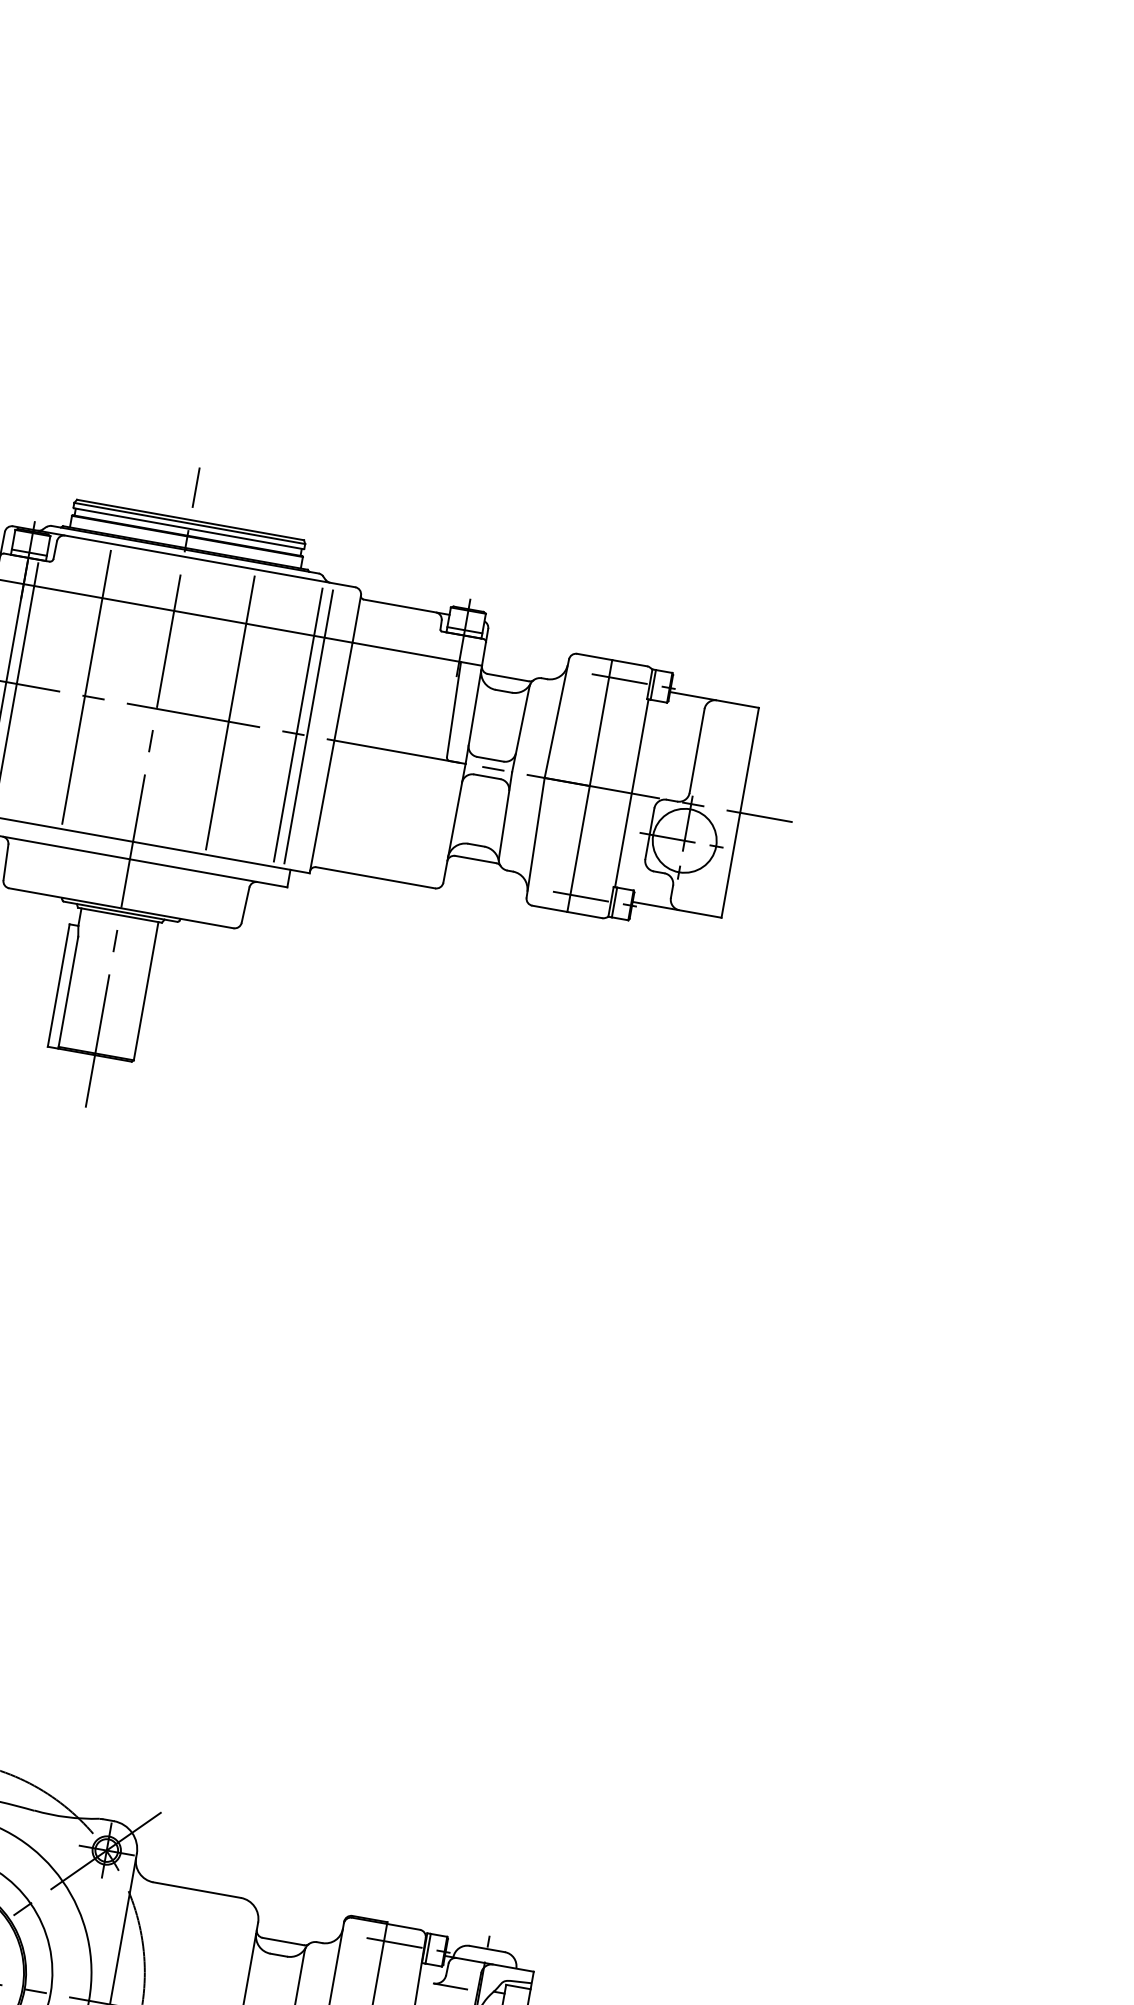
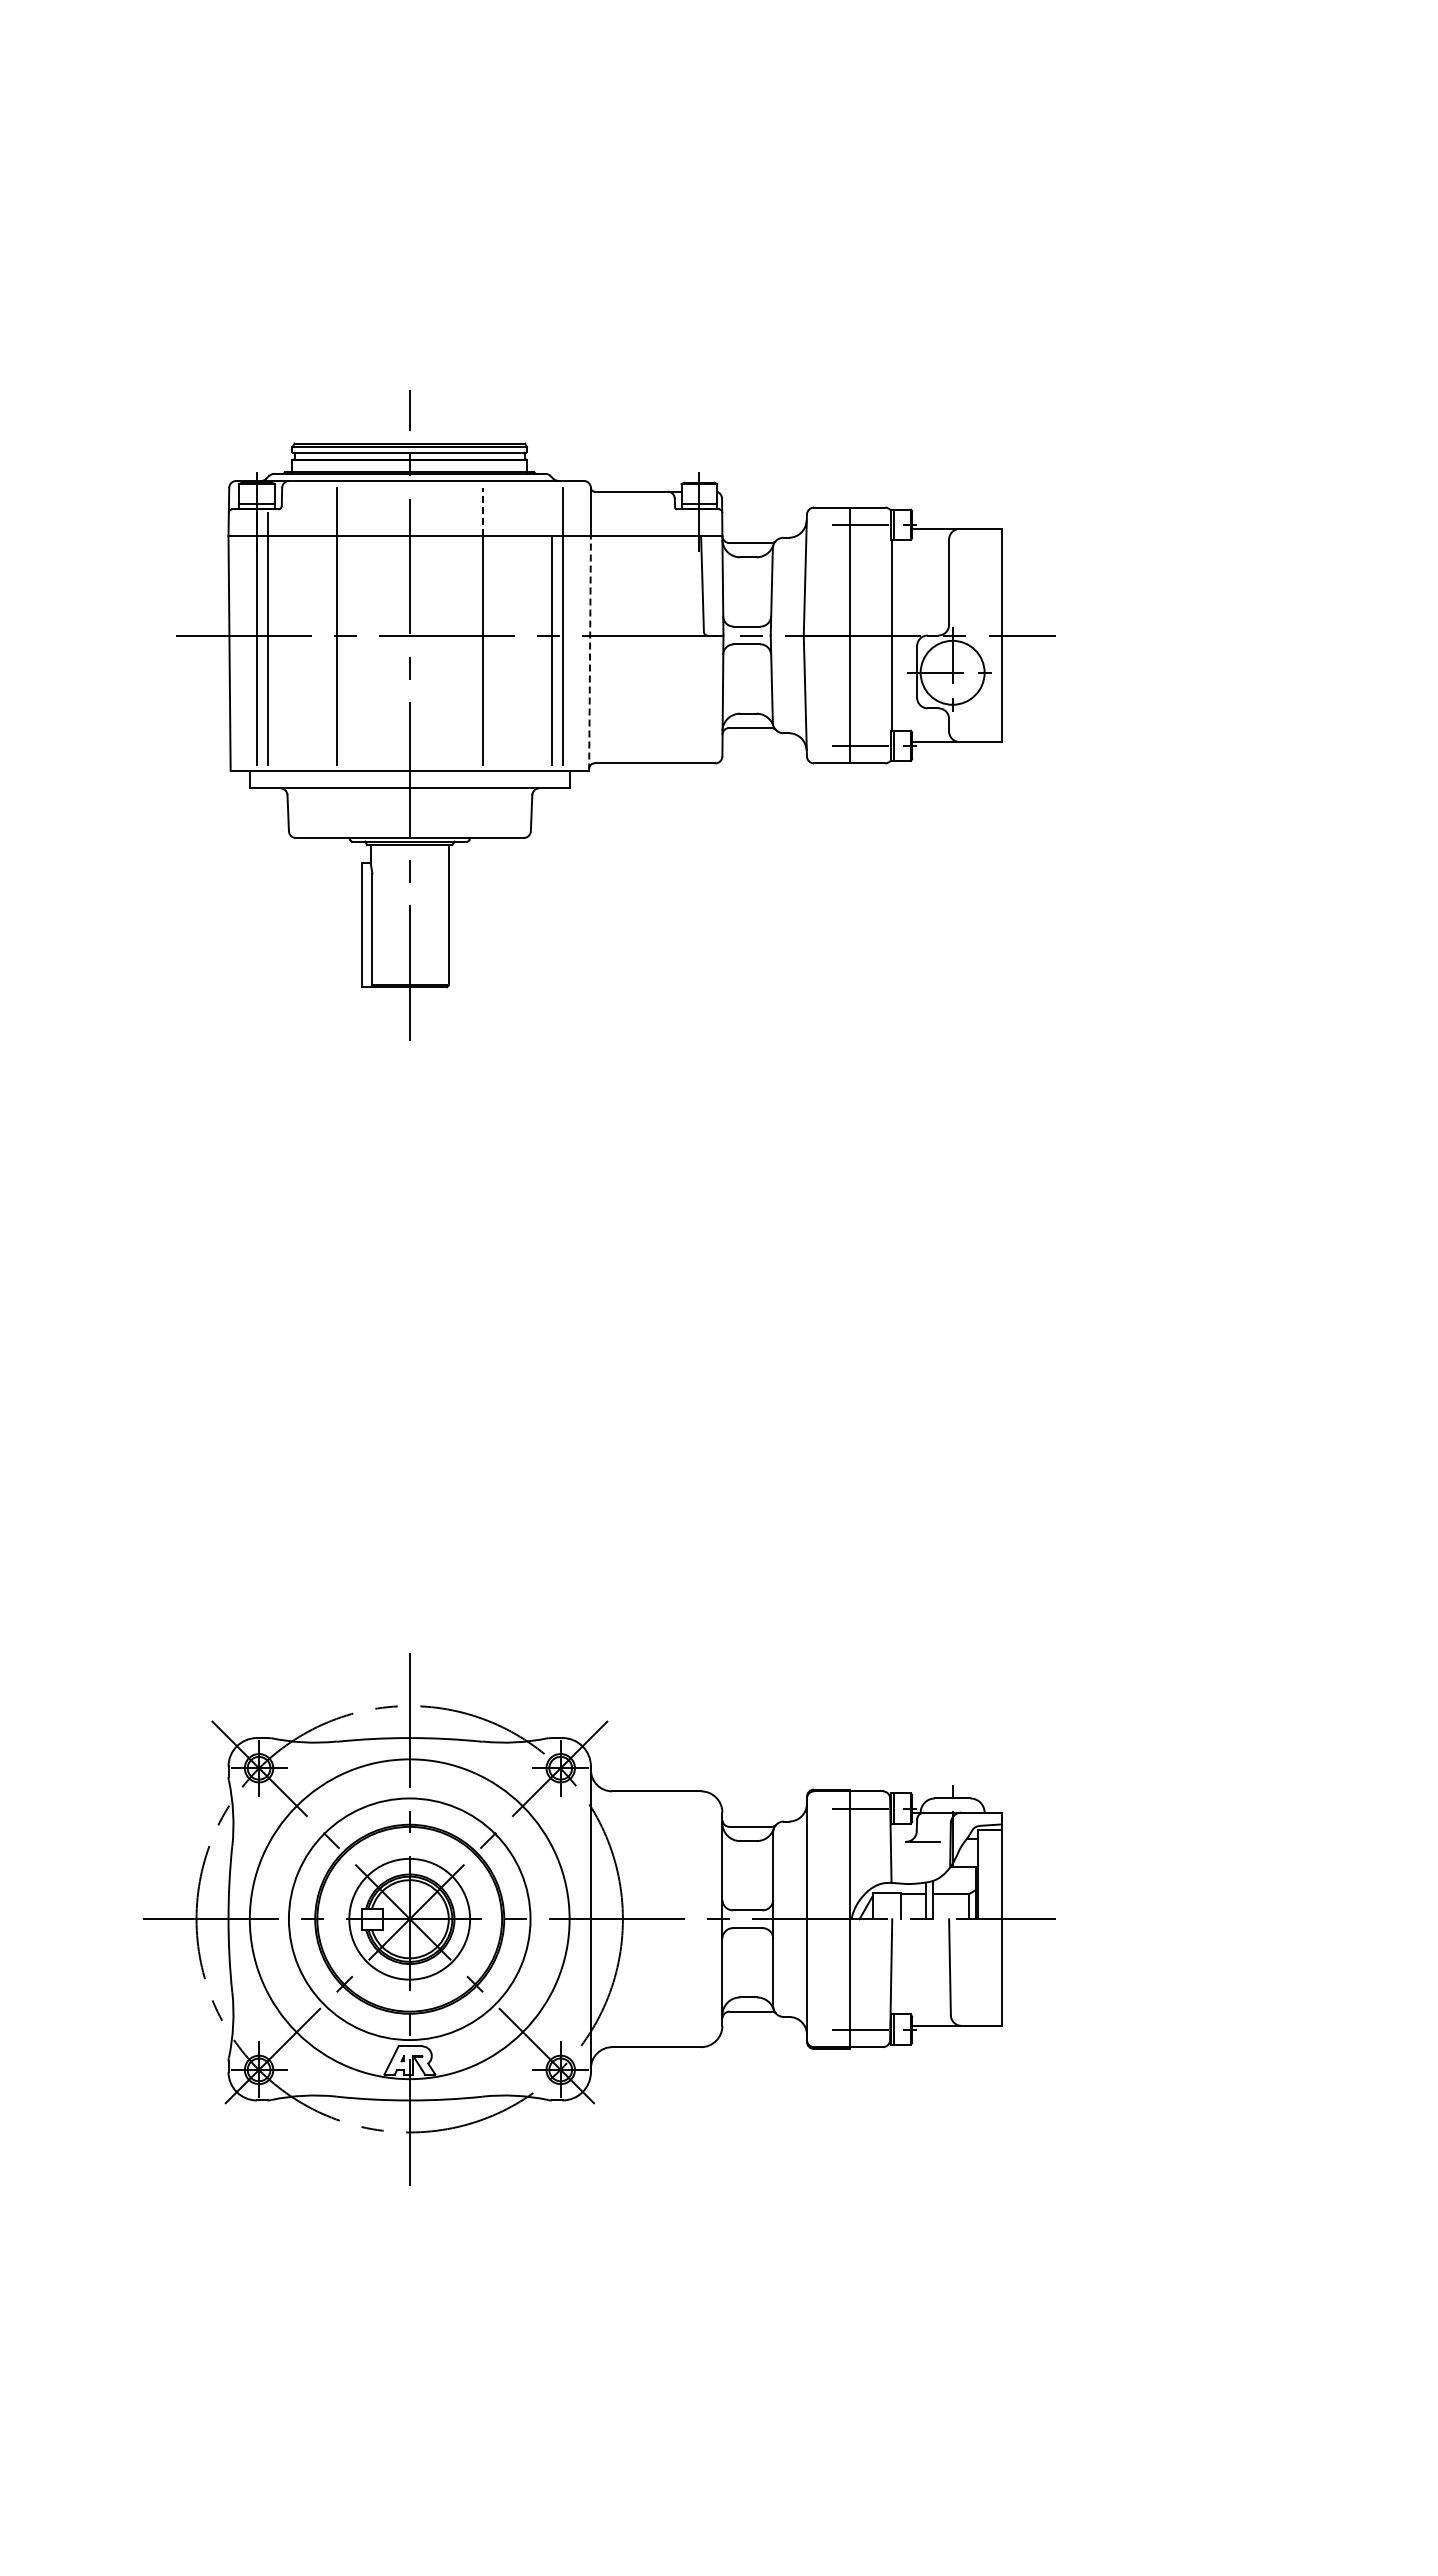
line: (249, 600) -> (482, 512), solid -> dashed
line: (317, 612) -> (551, 512), removed
line: (331, 757) -> (590, 652), solid -> dashed

